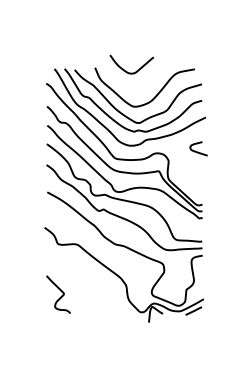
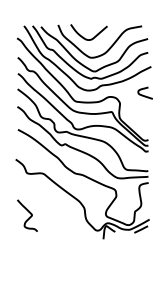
curve: (126, 70) -> (84, 37), moved

